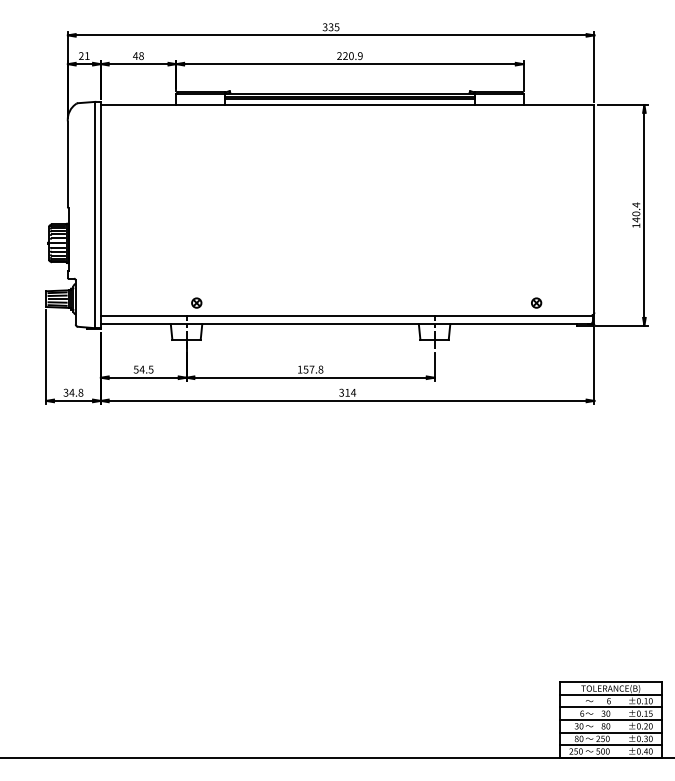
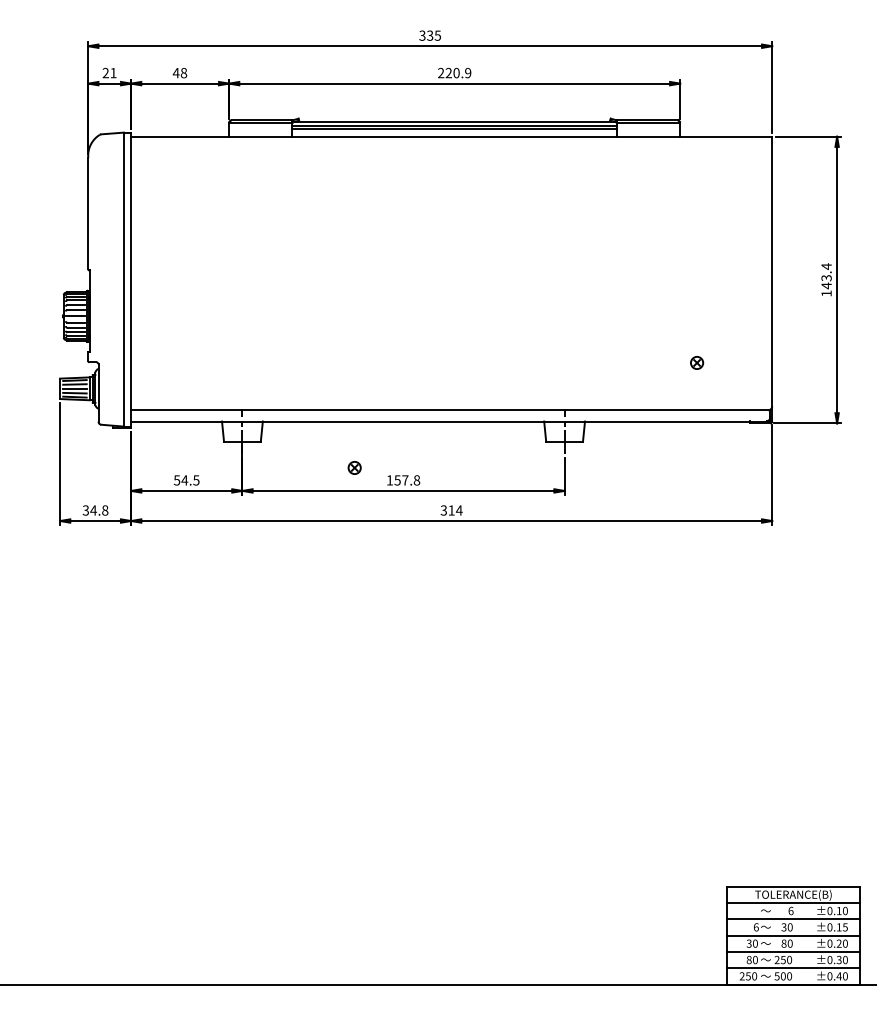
text: (636, 214) -> (826, 278), 140.4 -> 143.4
part: (196, 302) -> (354, 467), moved
part: (536, 302) -> (697, 362), moved

